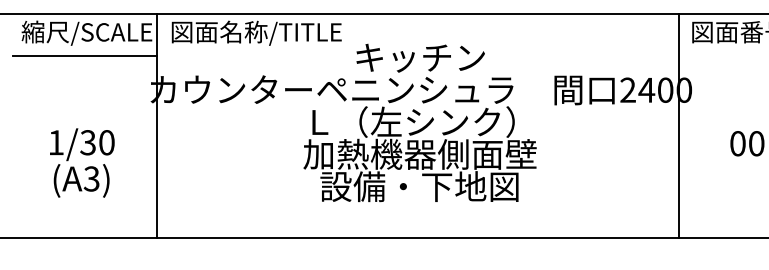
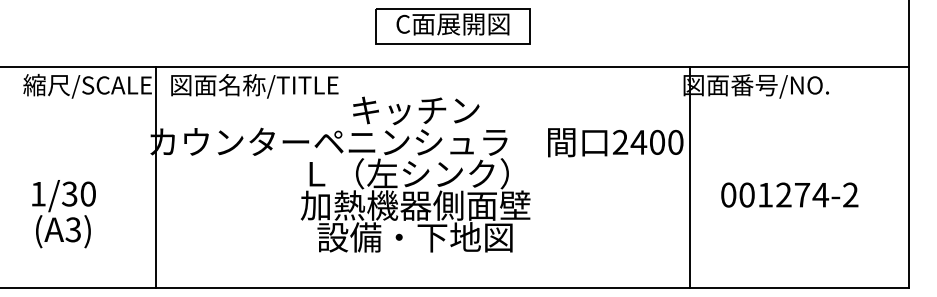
line: (84, 55) -> (85, 108), removed
line: (678, 124) -> (689, 176), moved
text: (81, 163) -> (63, 214), moved

